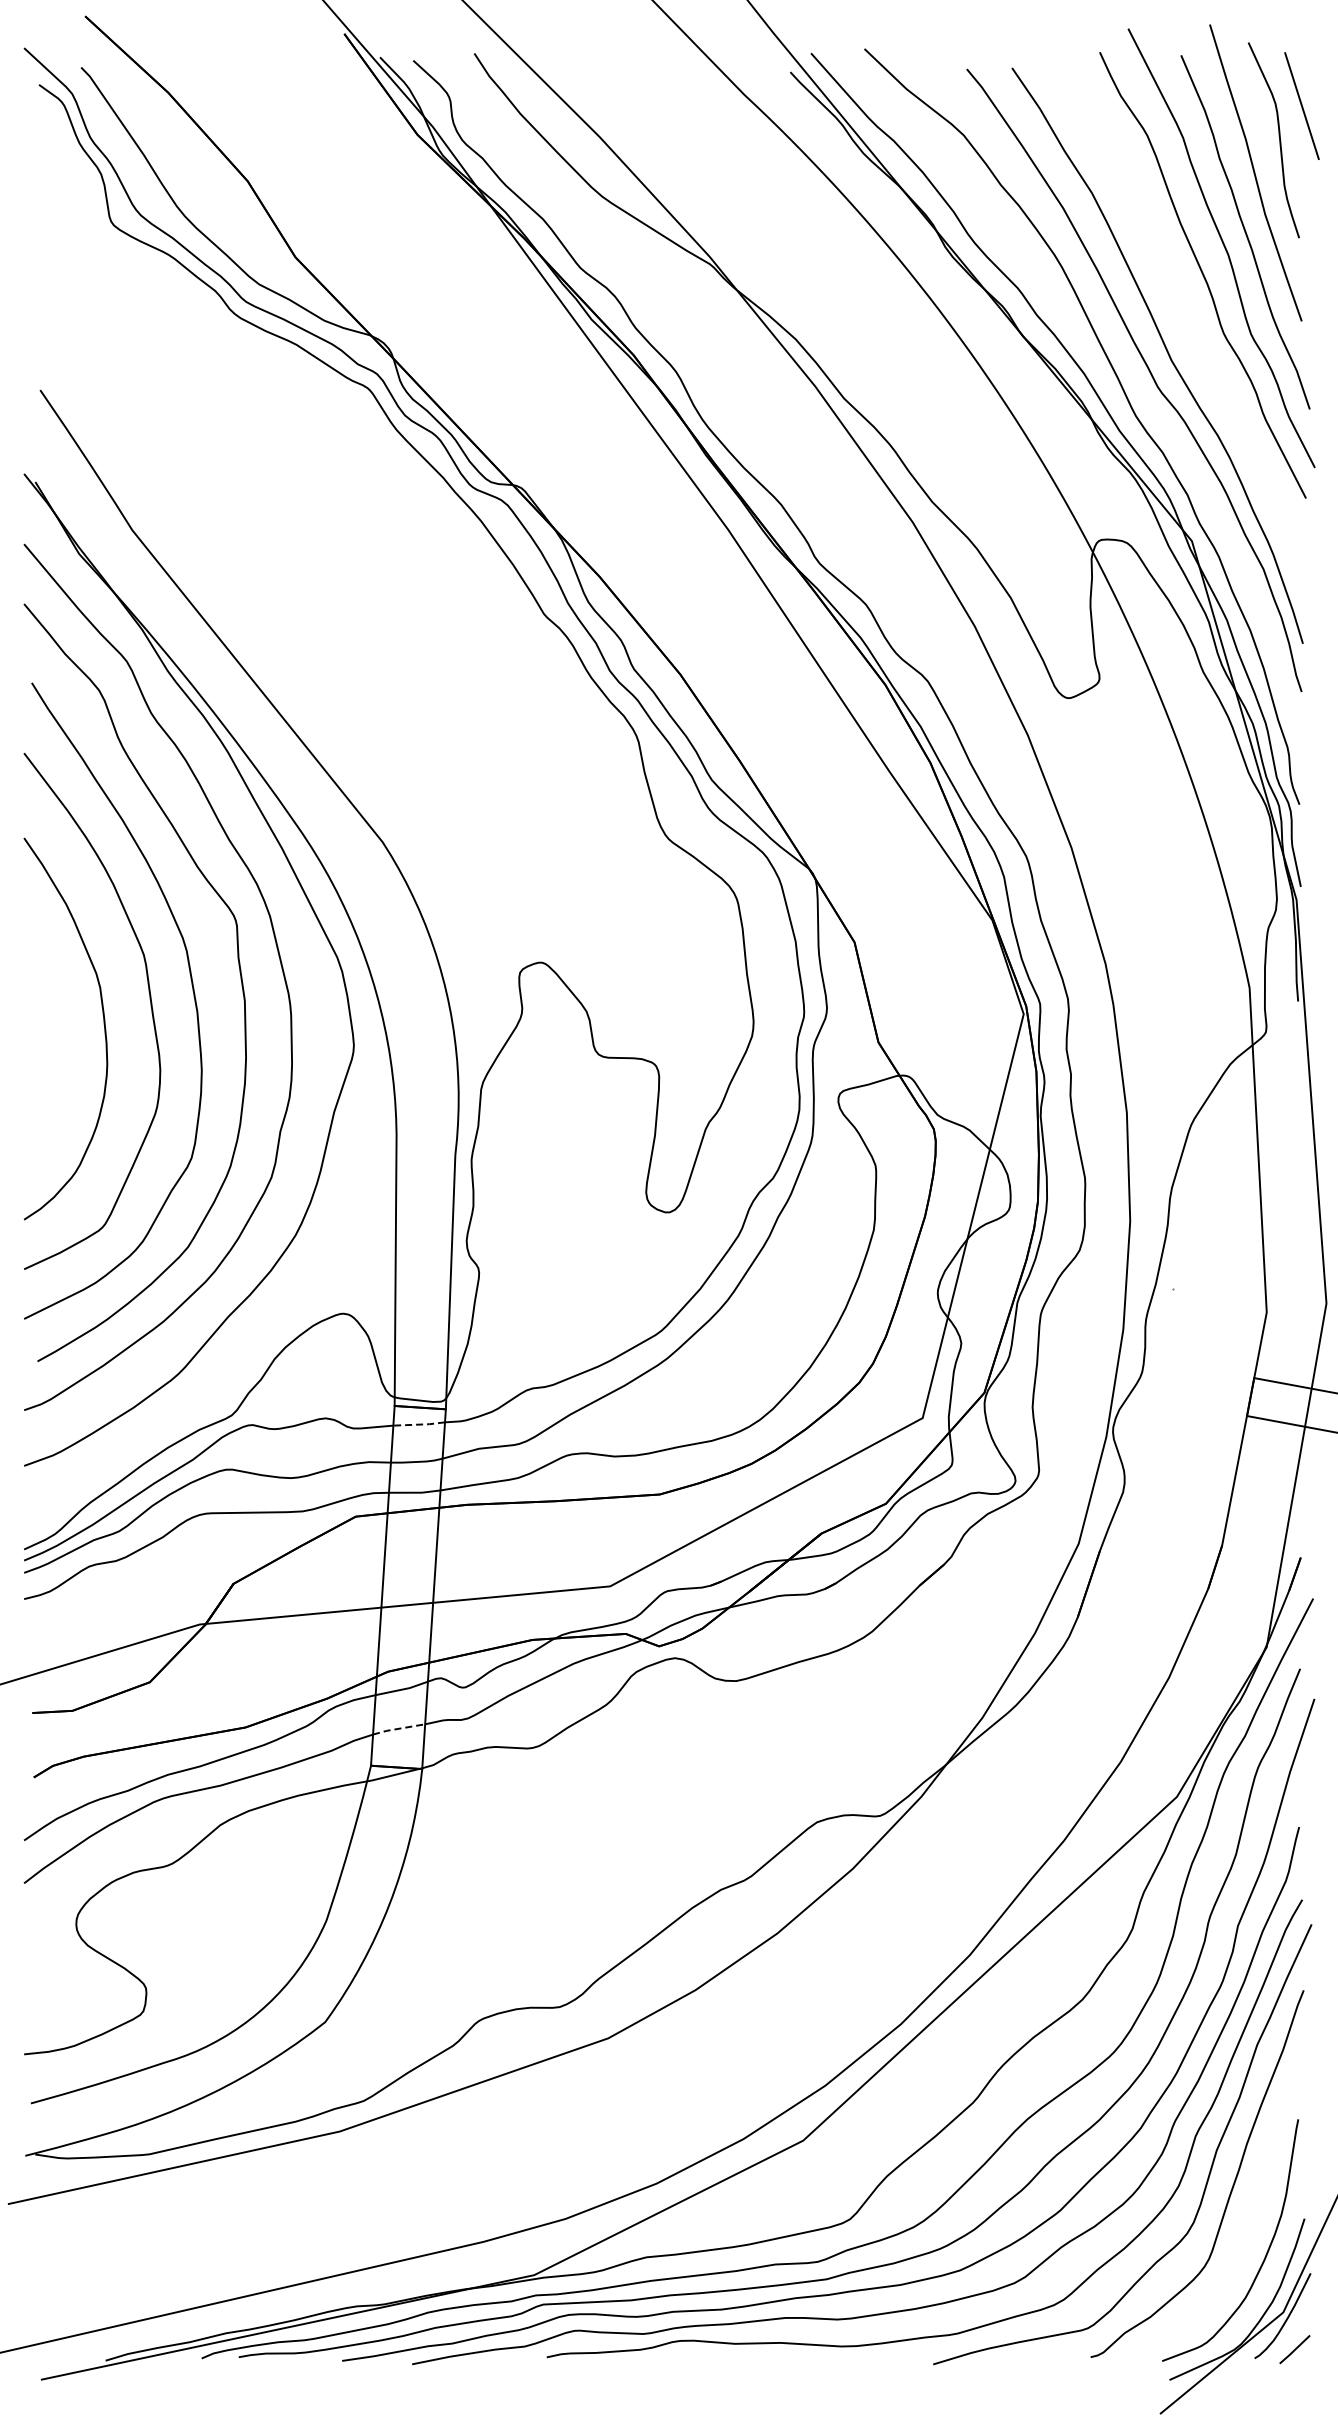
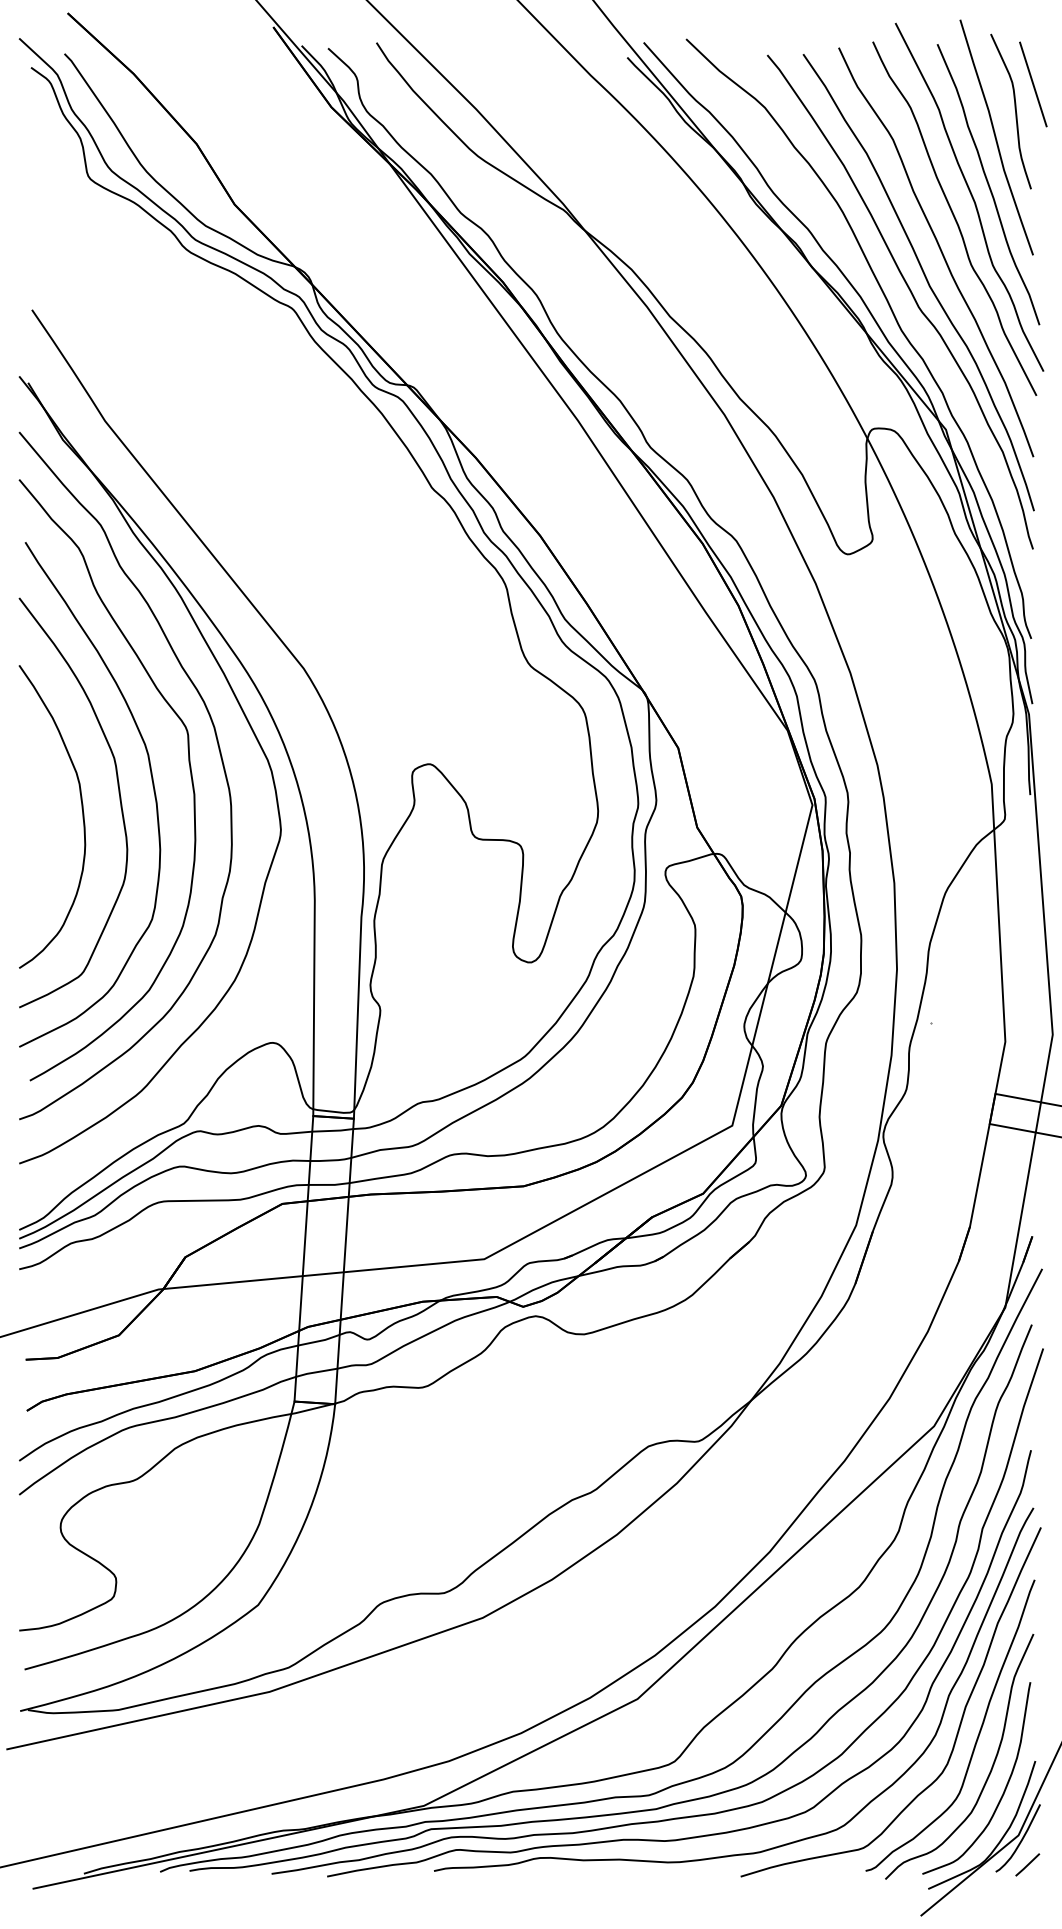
curve: (1184, 315) -> (940, 250), added
line: (419, 1424) -> (332, 1130), dashed -> solid
line: (398, 1728) -> (316, 1372), dashed -> solid
curve: (1248, 2228) -> (990, 1768), added

